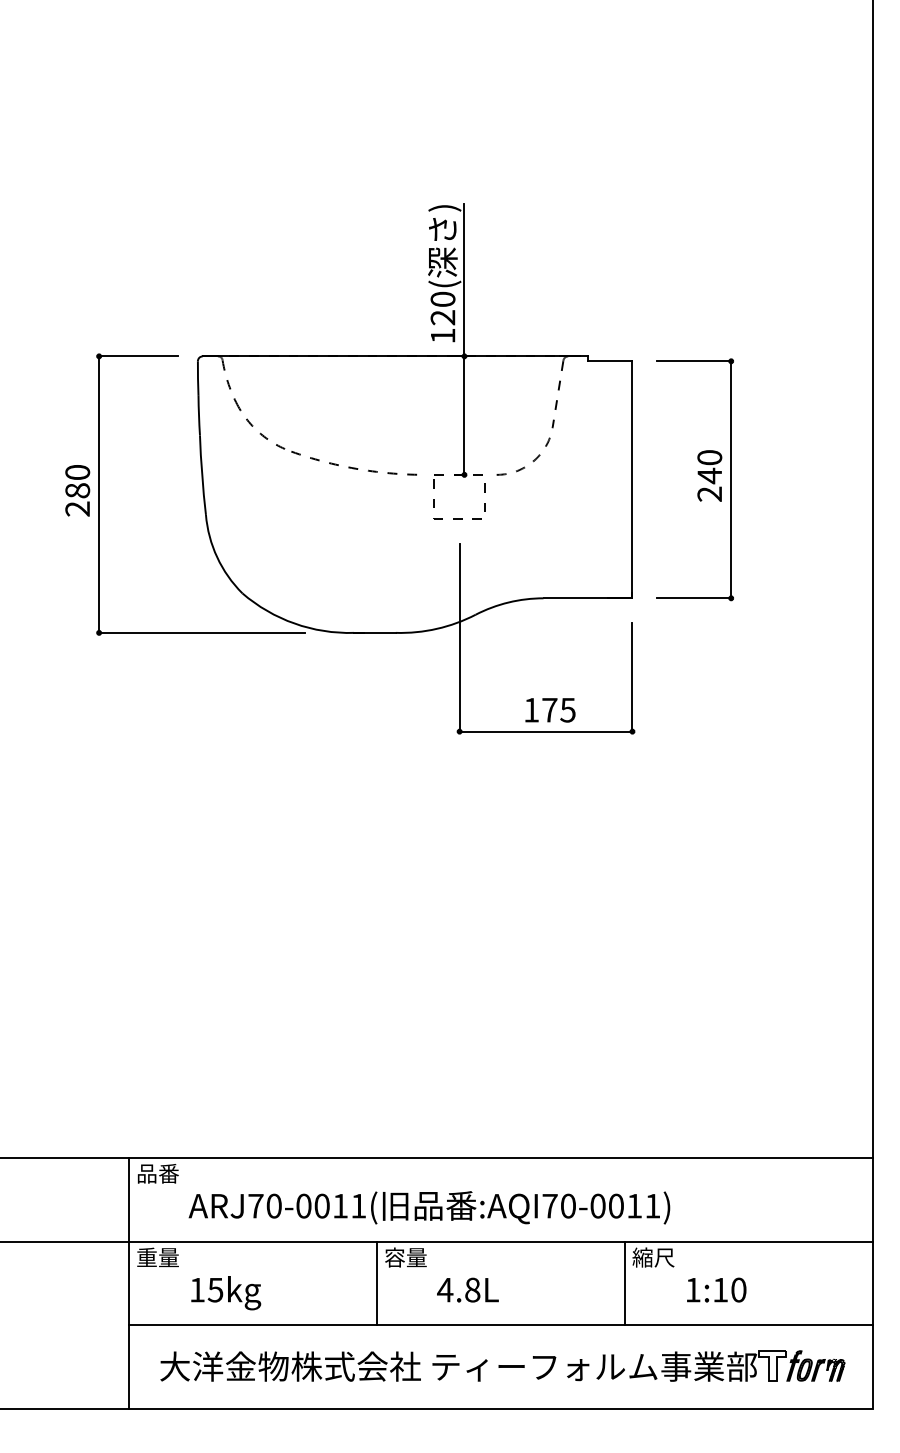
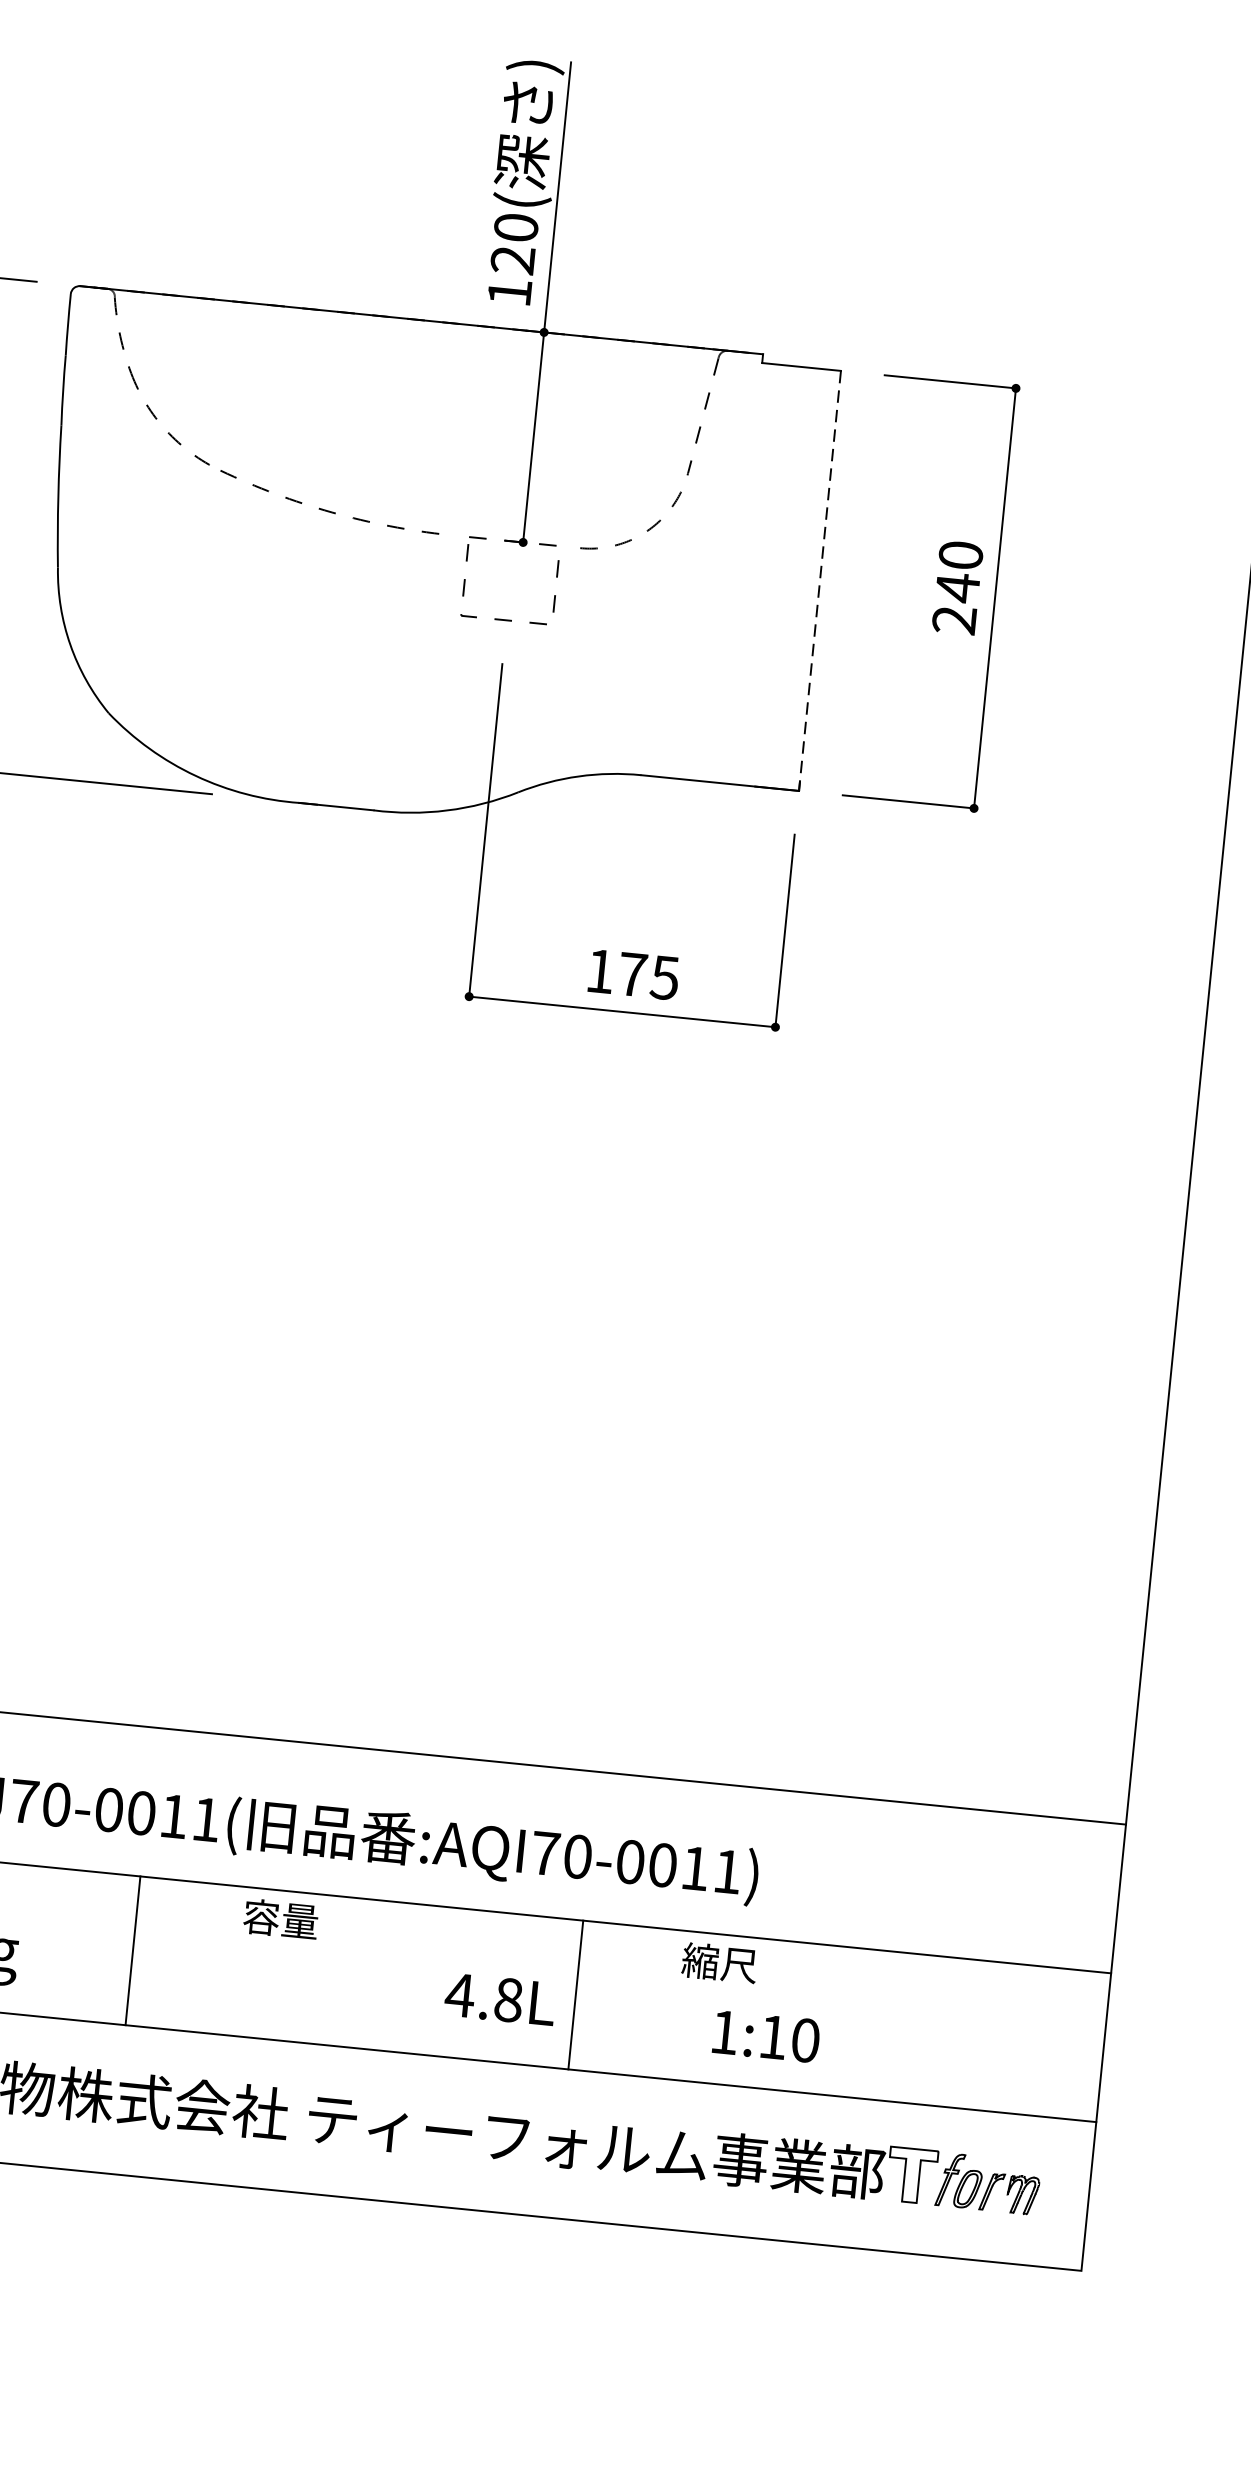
line: (632, 479) -> (820, 580), solid -> dashed
line: (377, 1283) -> (133, 1950), moved
line: (624, 1283) -> (575, 1994), moved
text: (467, 1289) -> (499, 1998), moved
text: (716, 1289) -> (766, 2035), moved

